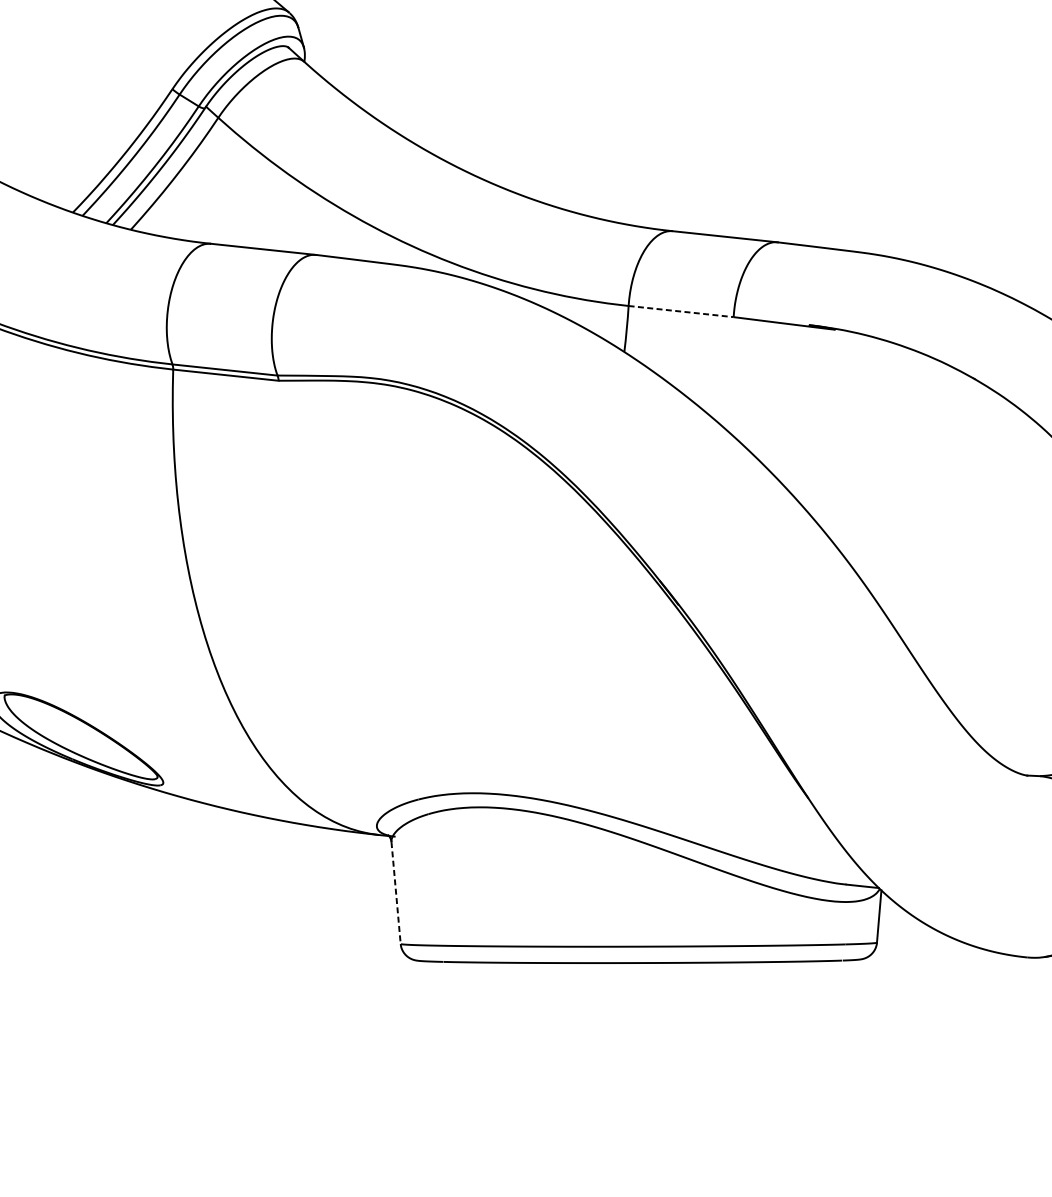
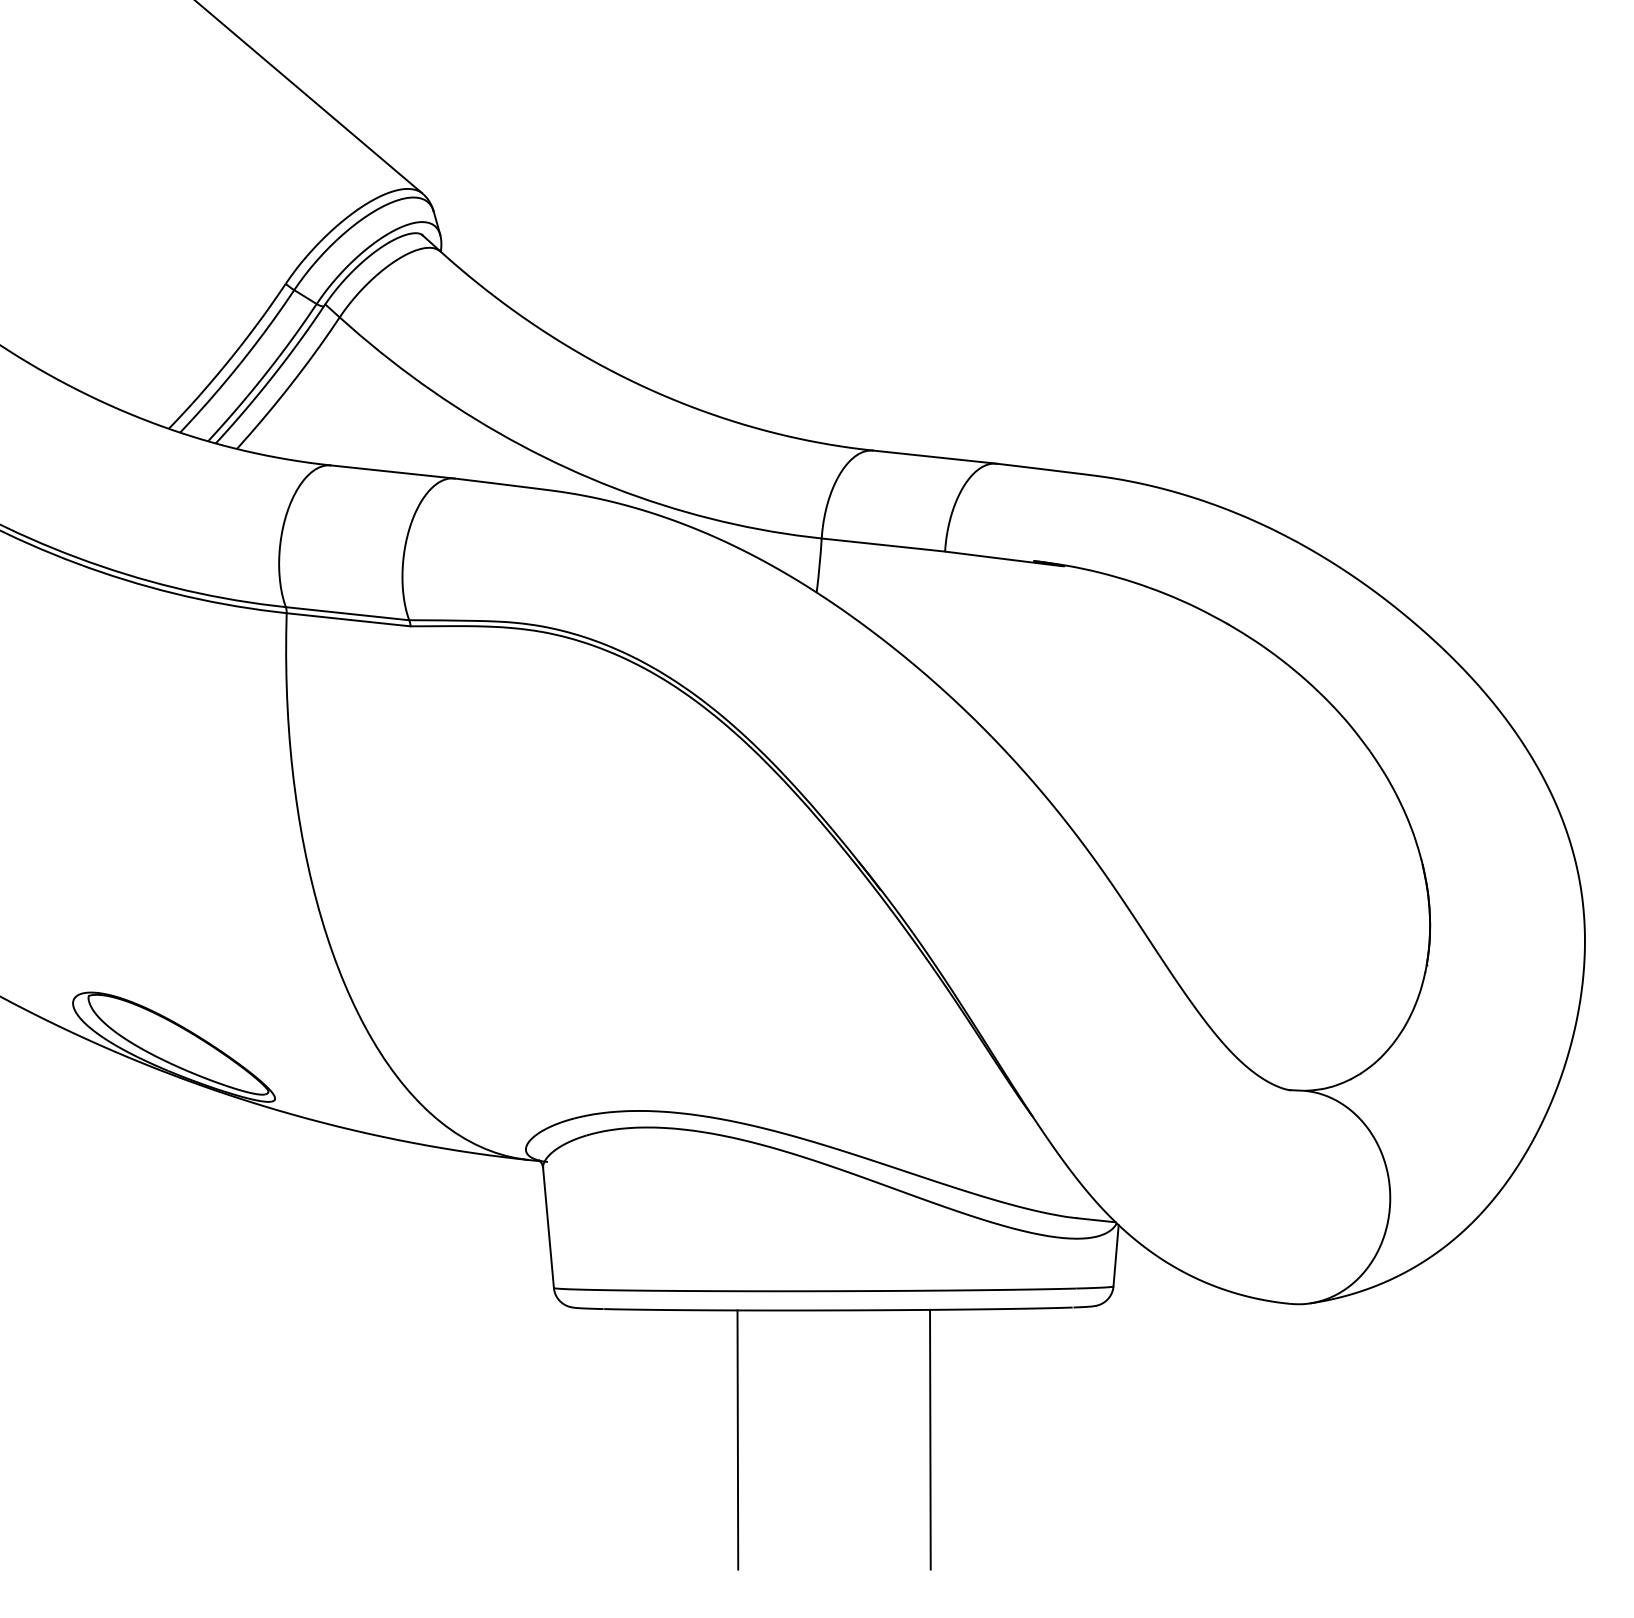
line: (681, 311) -> (883, 545), dashed -> solid
line: (396, 893) -> (548, 1228), dashed -> solid
line: (556, 1072) -> (737, 1439), added
line: (721, 1072) -> (930, 1439), added

